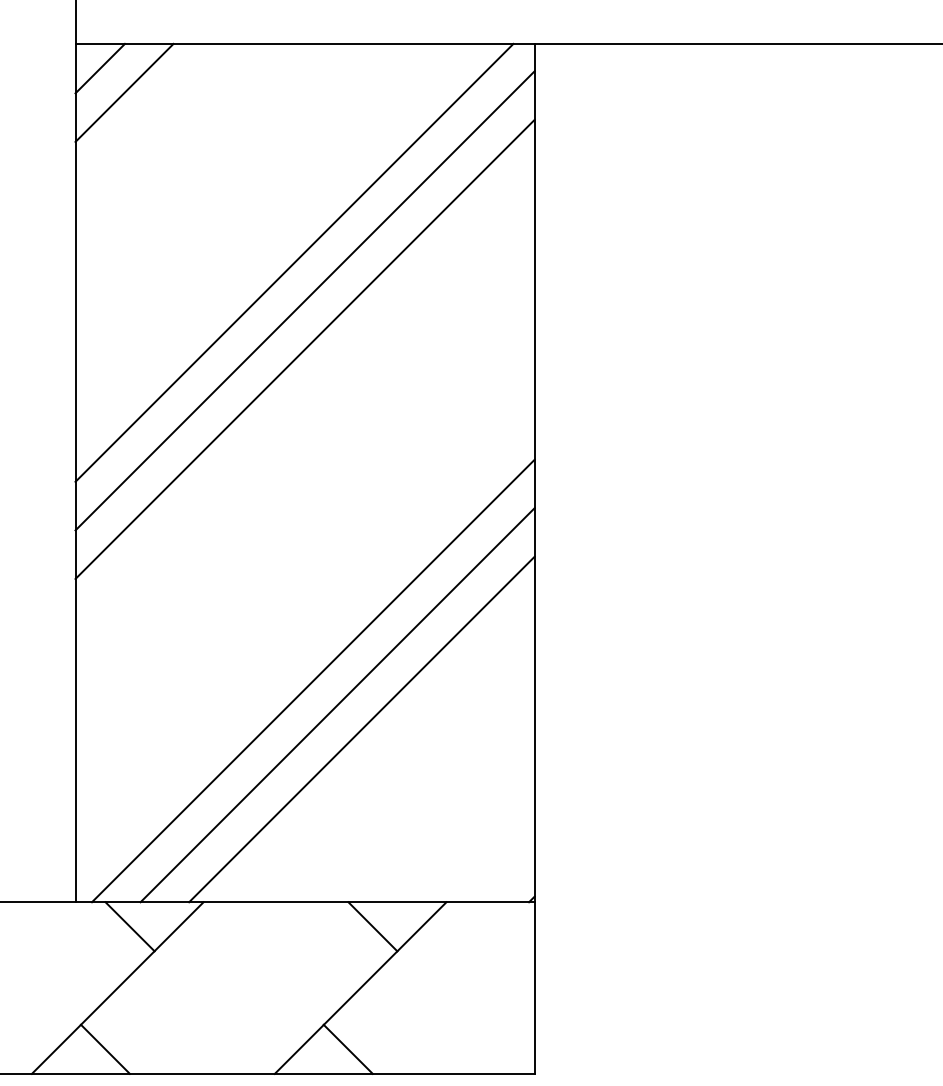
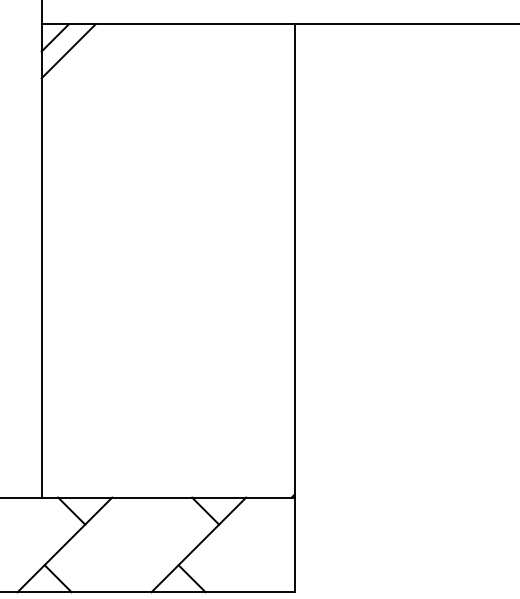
line: (294, 261) -> (162, 144), removed
line: (303, 299) -> (167, 165), removed
line: (303, 348) -> (167, 192), removed
line: (312, 680) -> (172, 375), removed
line: (336, 704) -> (185, 388), removed
line: (361, 729) -> (199, 402), removed

